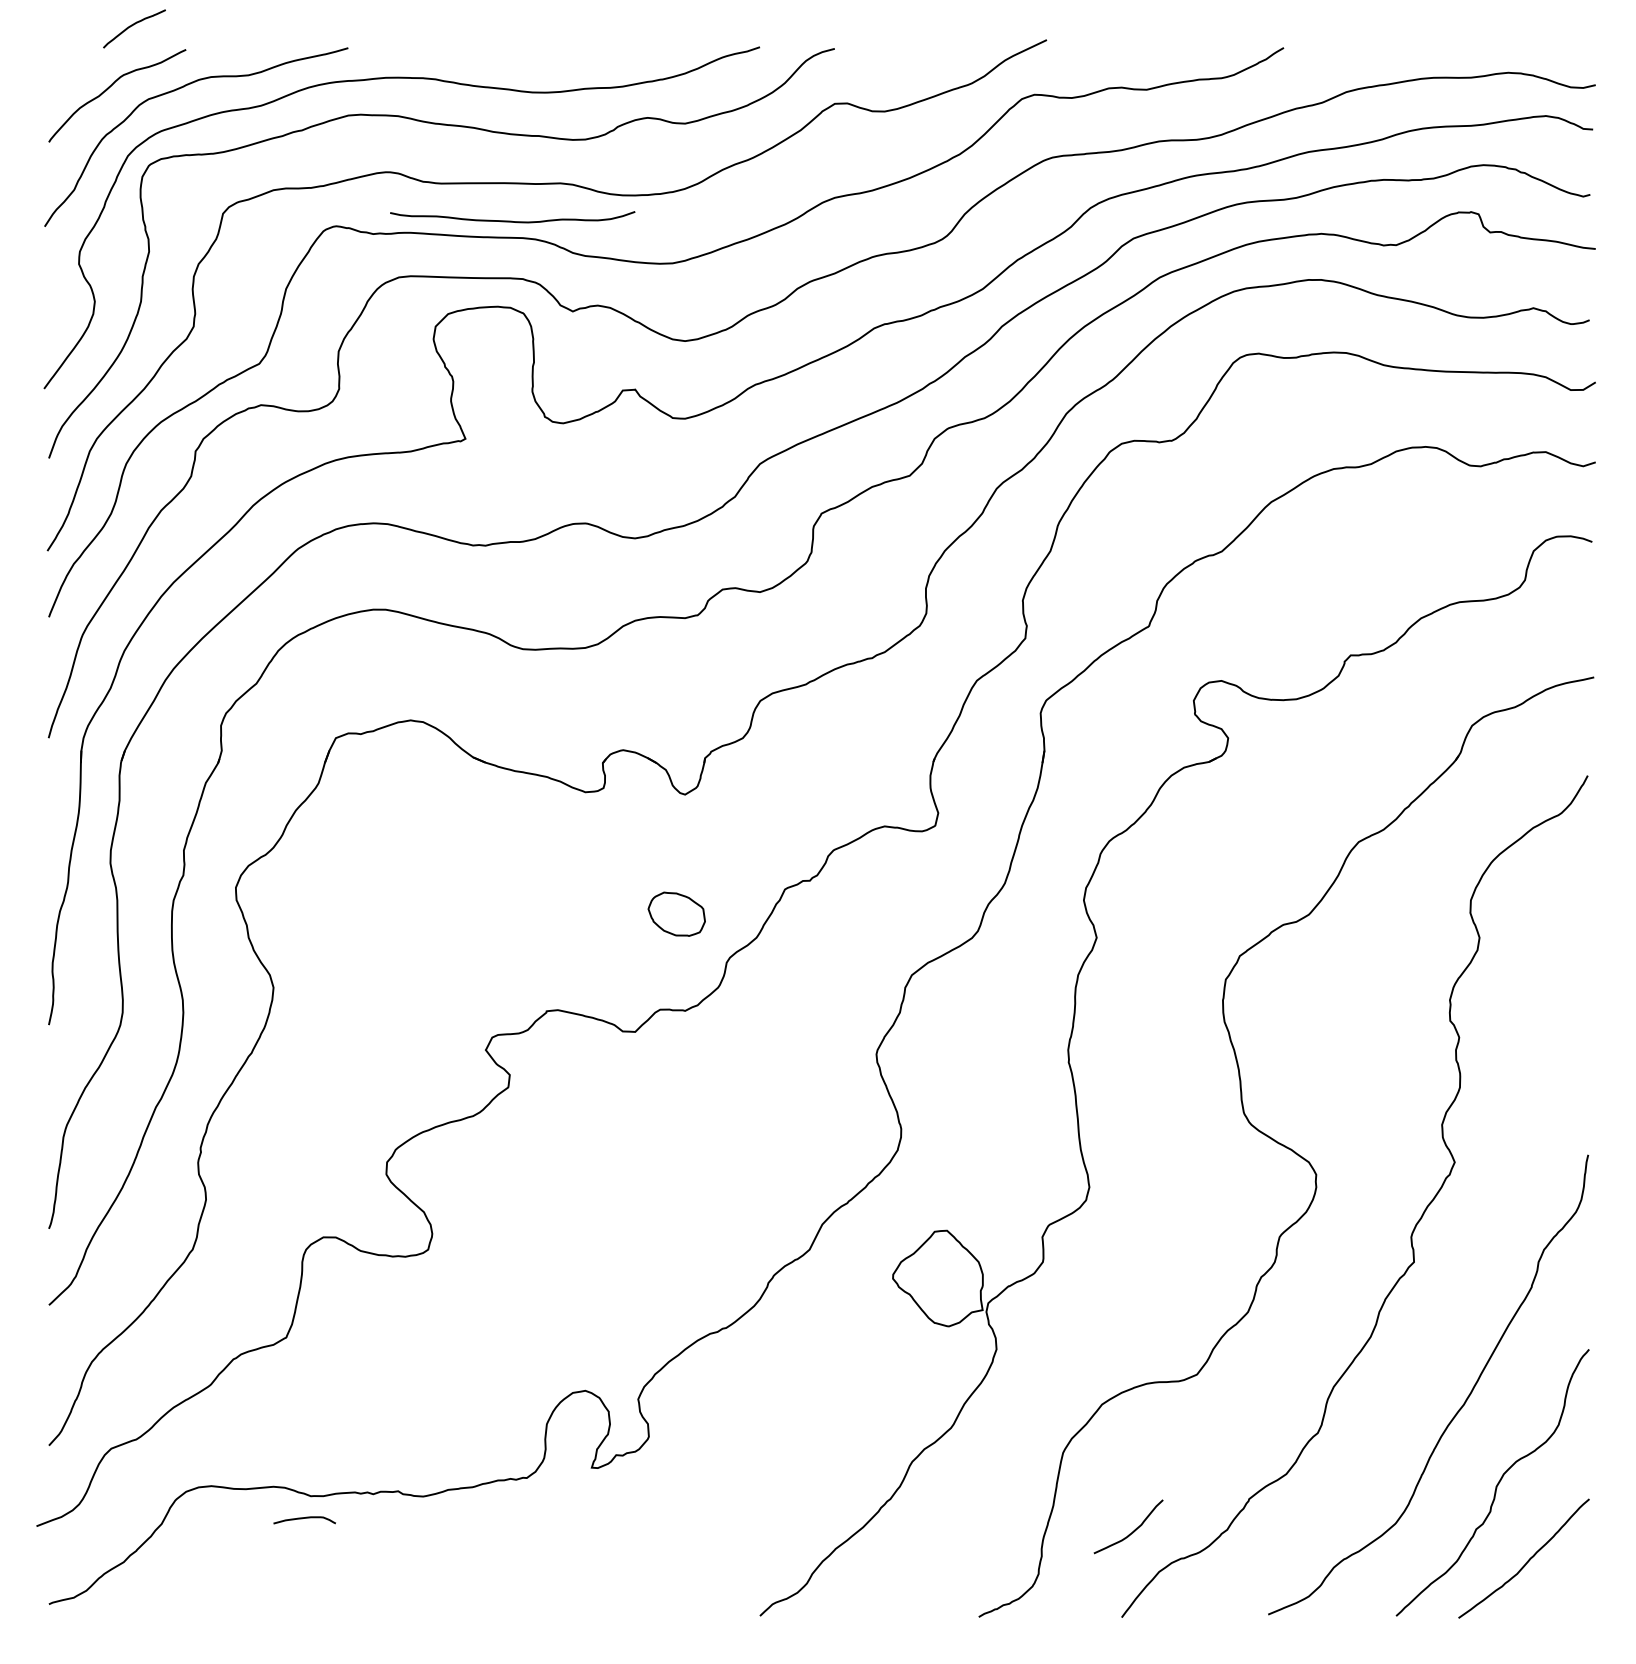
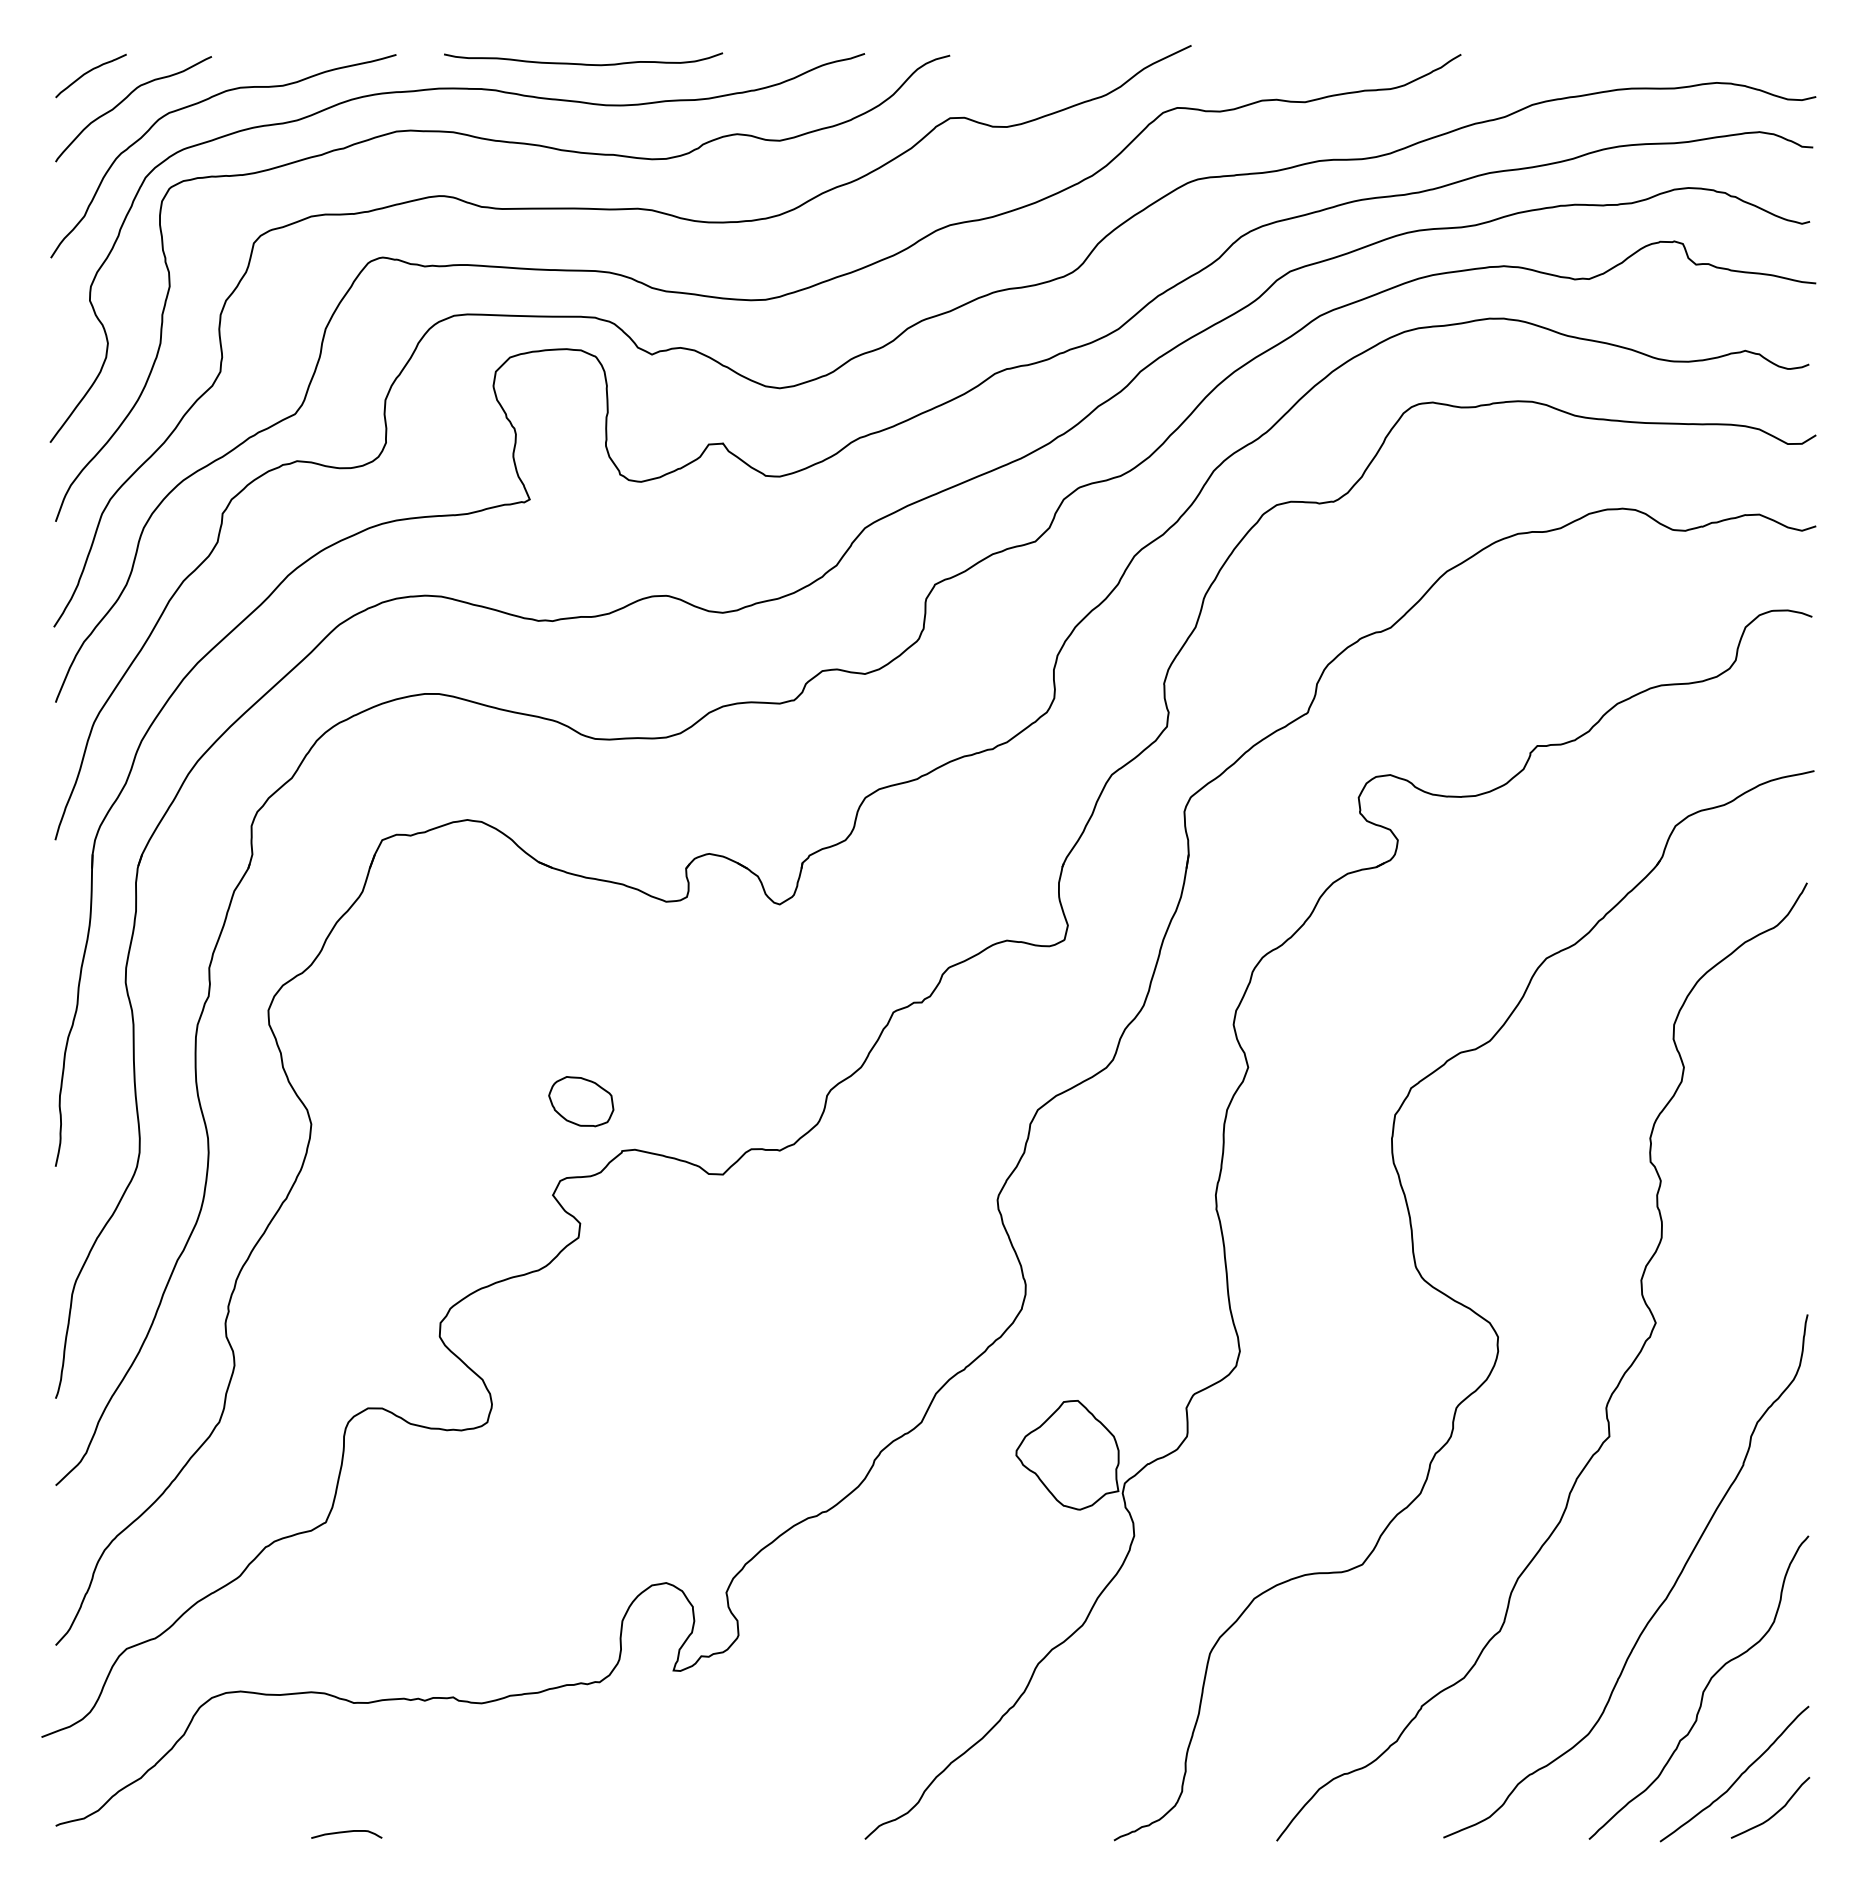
curve: (133, 25) -> (89, 72), moved
curve: (512, 220) -> (583, 63), moved
part: (676, 914) -> (581, 1101), moved
curve: (304, 1518) -> (346, 1832), moved
curve: (1132, 1530) -> (1775, 1812), moved

